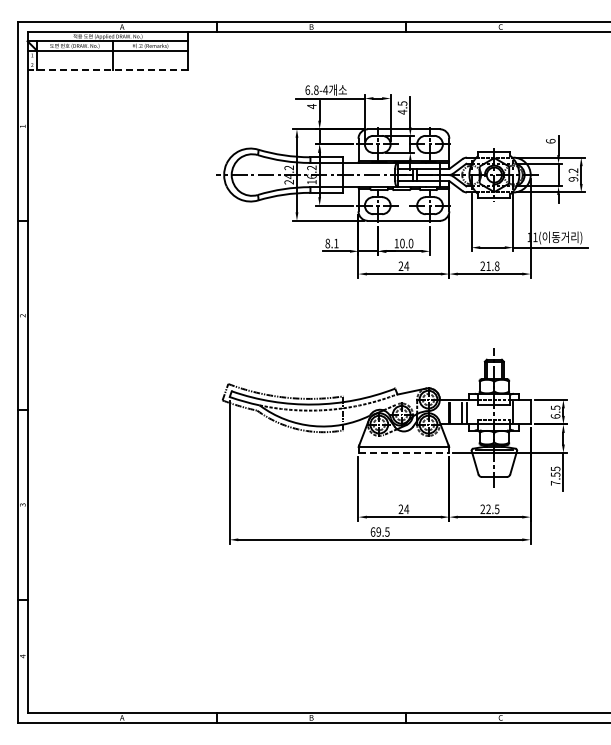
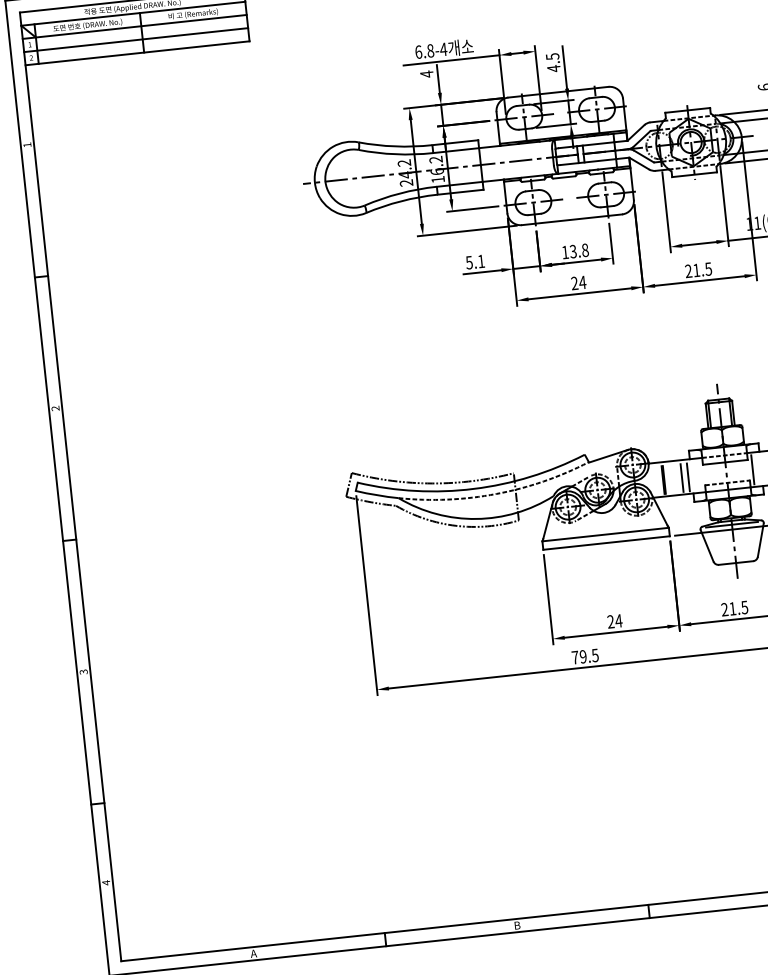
line: (107, 60) -> (135, 40), added
line: (107, 69) -> (136, 53), dashed -> solid
text: (327, 243) -> (468, 262), 8.1 -> 5.1
text: (406, 243) -> (578, 250), 10.0 -> 13.8
text: (496, 265) -> (707, 268), 21.8 -> 21.5
line: (404, 453) -> (607, 543), dashed -> solid
text: (488, 508) -> (732, 607), 22.5 -> 21.5
text: (372, 531) -> (574, 656), 69.5 -> 79.5

